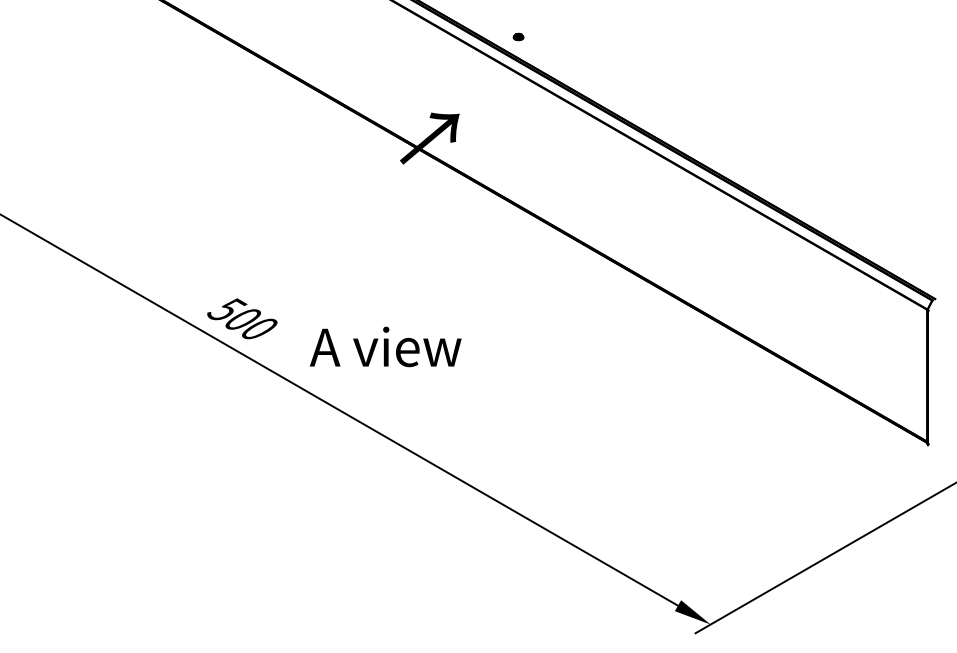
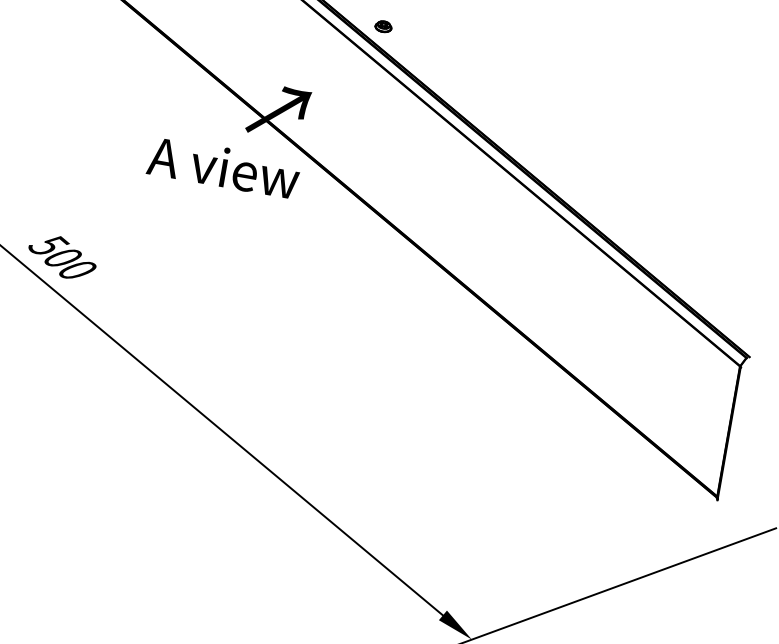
part: (518, 36) -> (383, 26), size x1.67
text: (385, 346) -> (223, 167), moved

